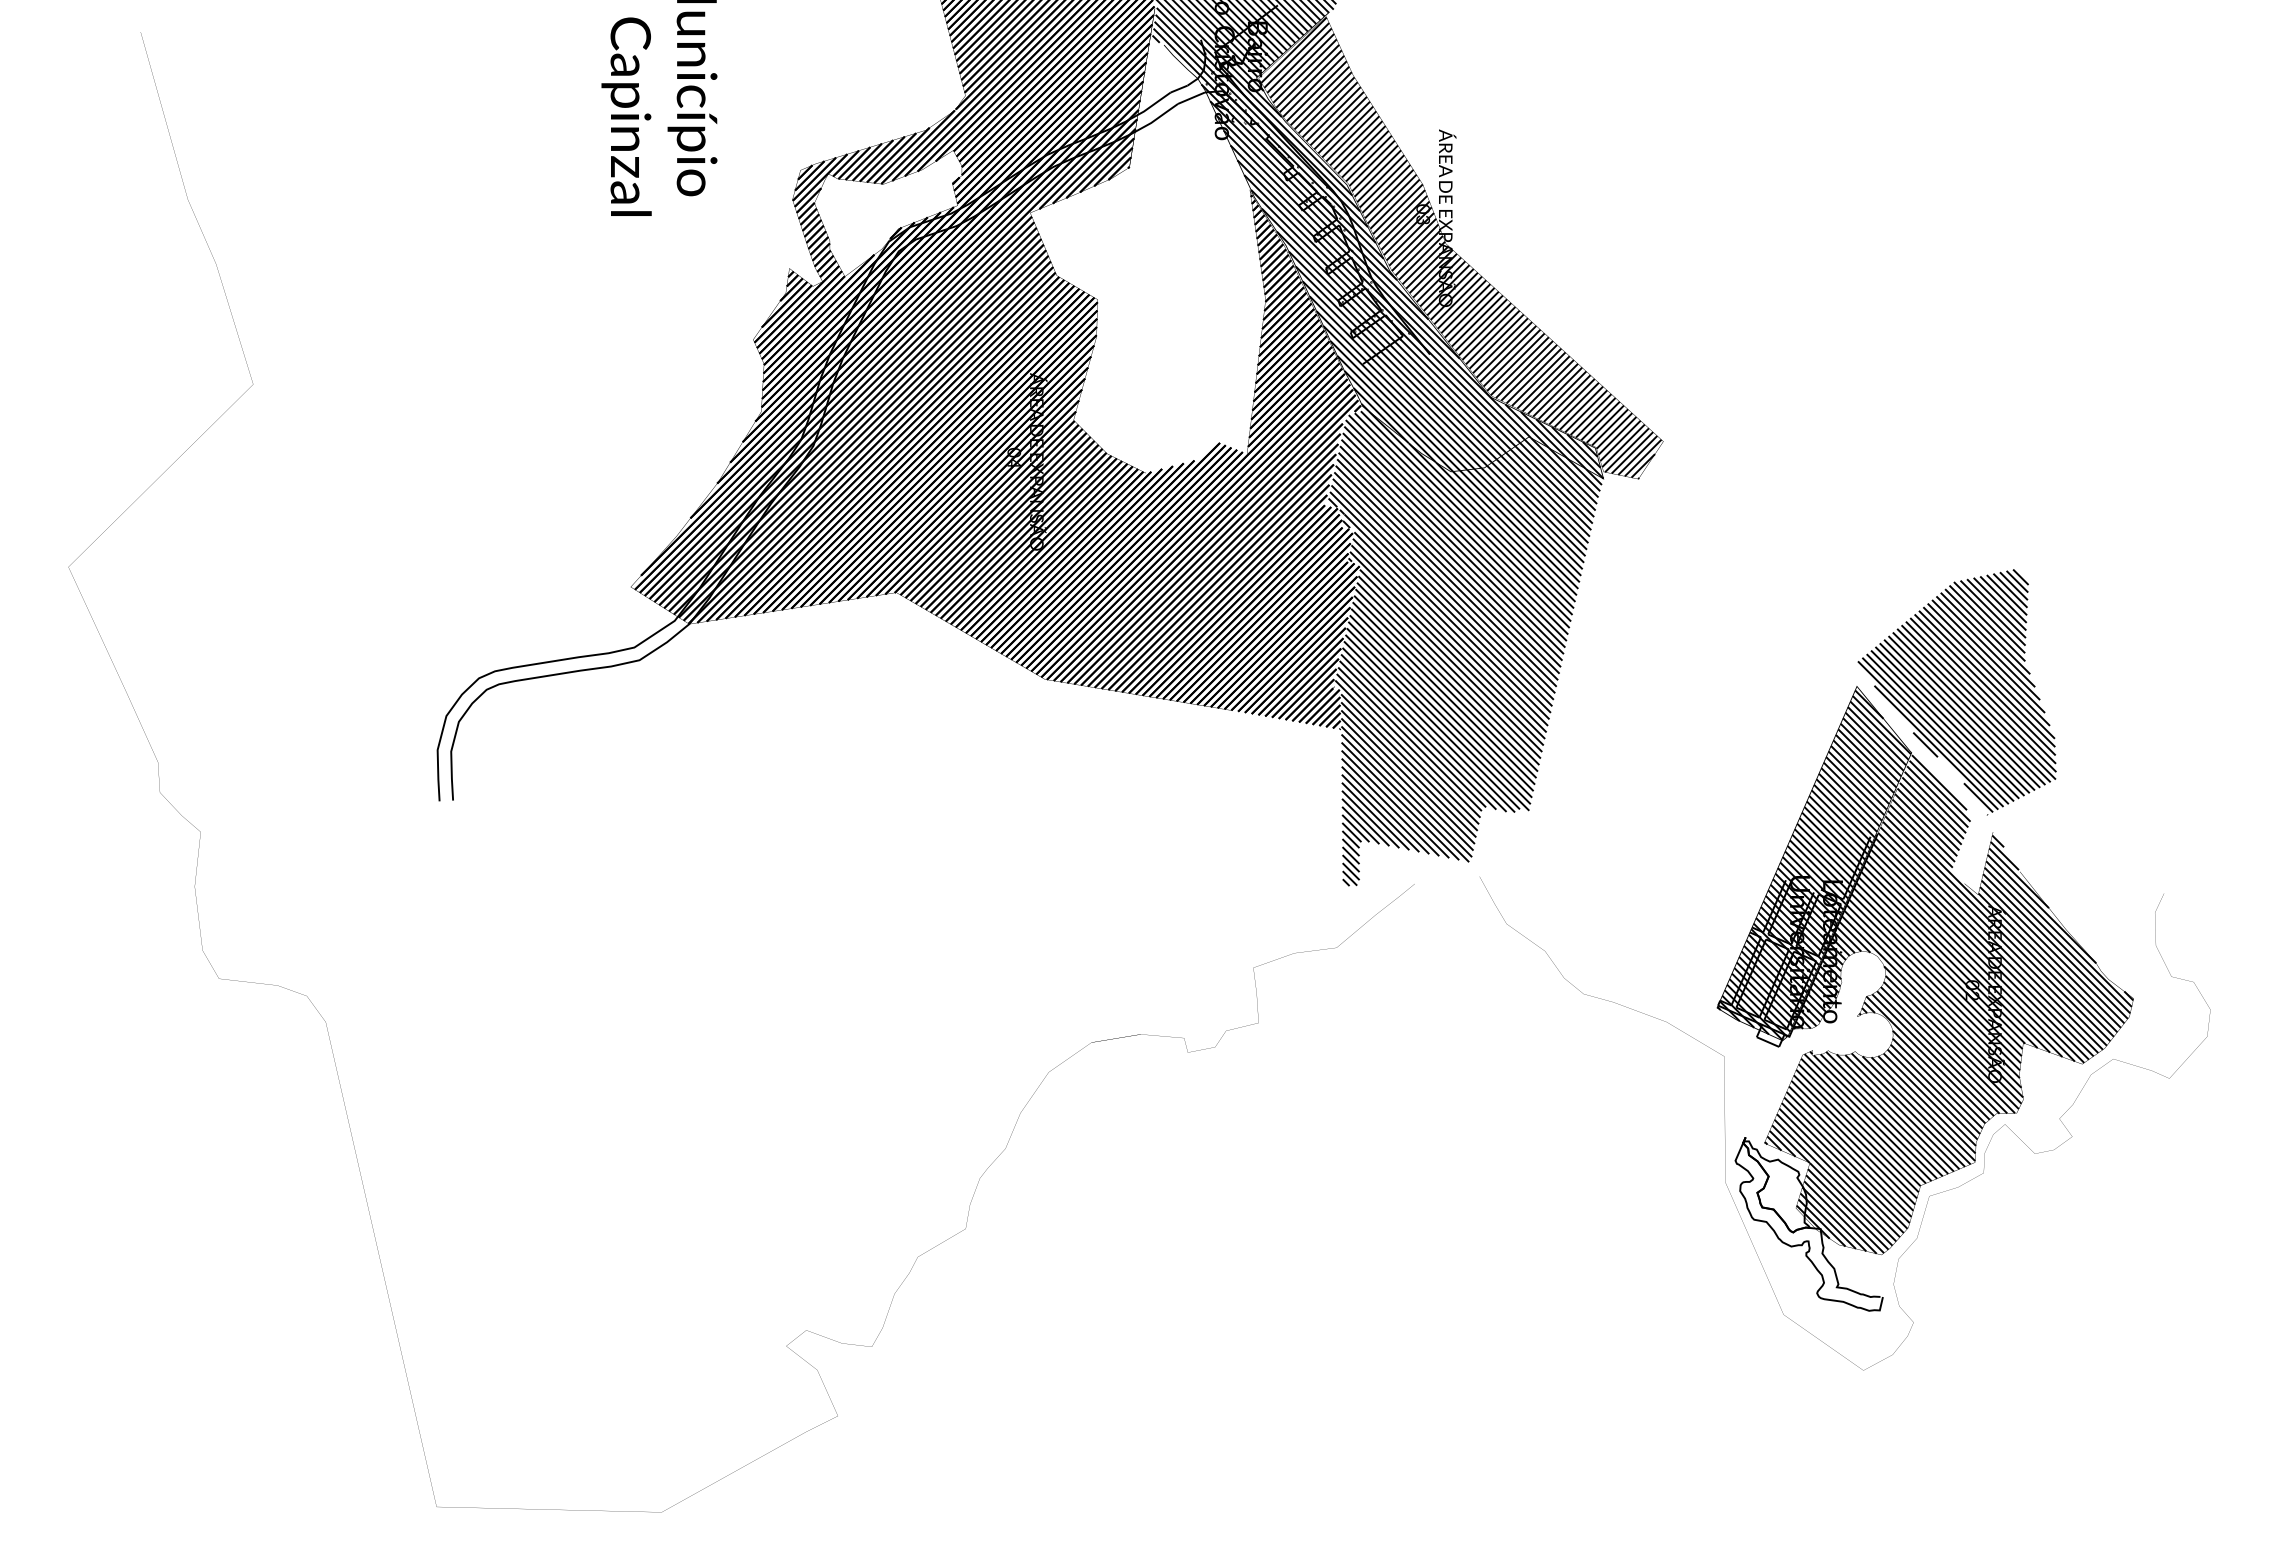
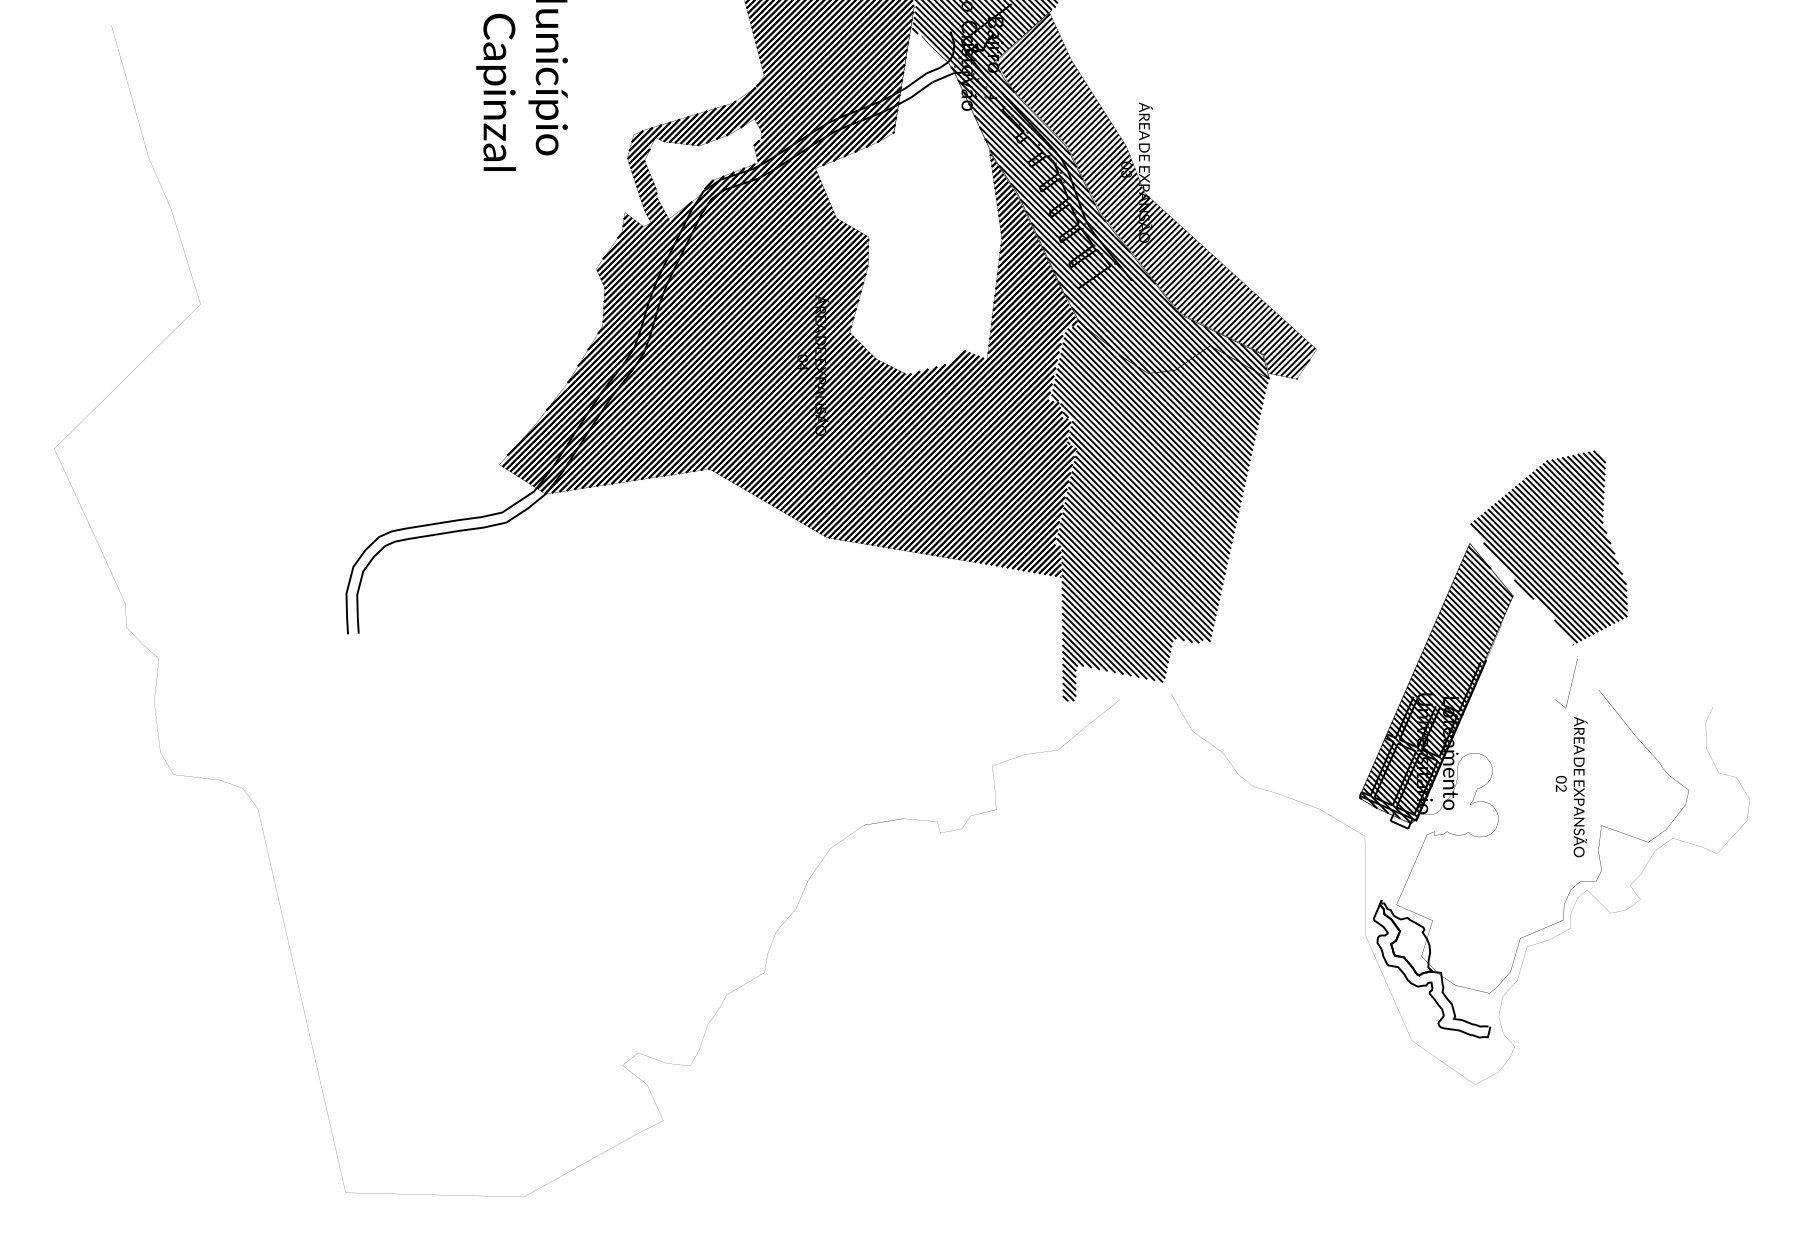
hatch: (1948, 1004) -> (1542, 795), removed

